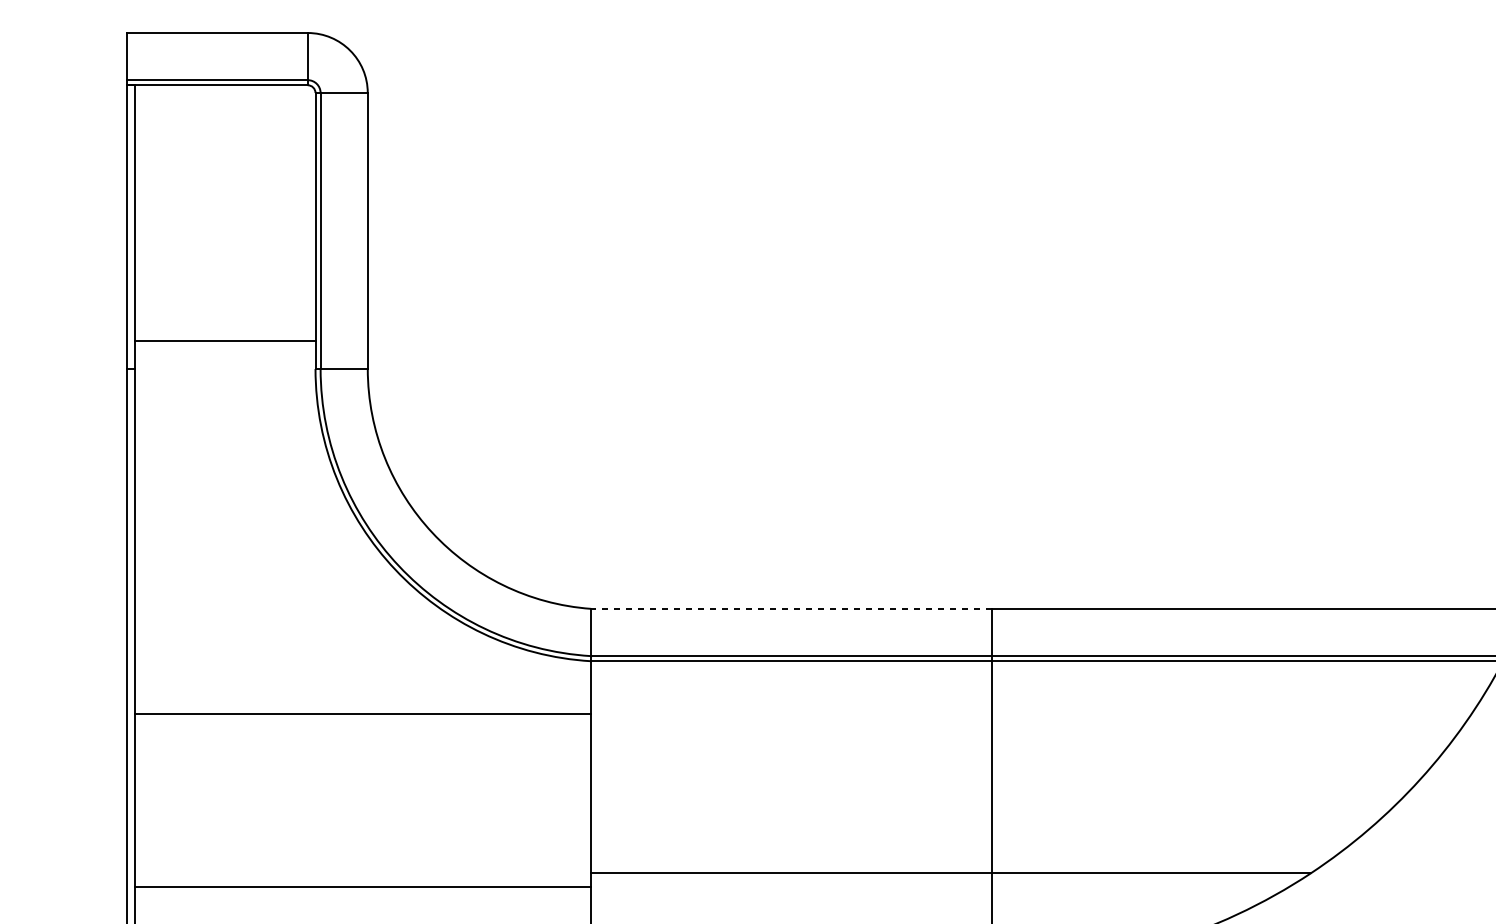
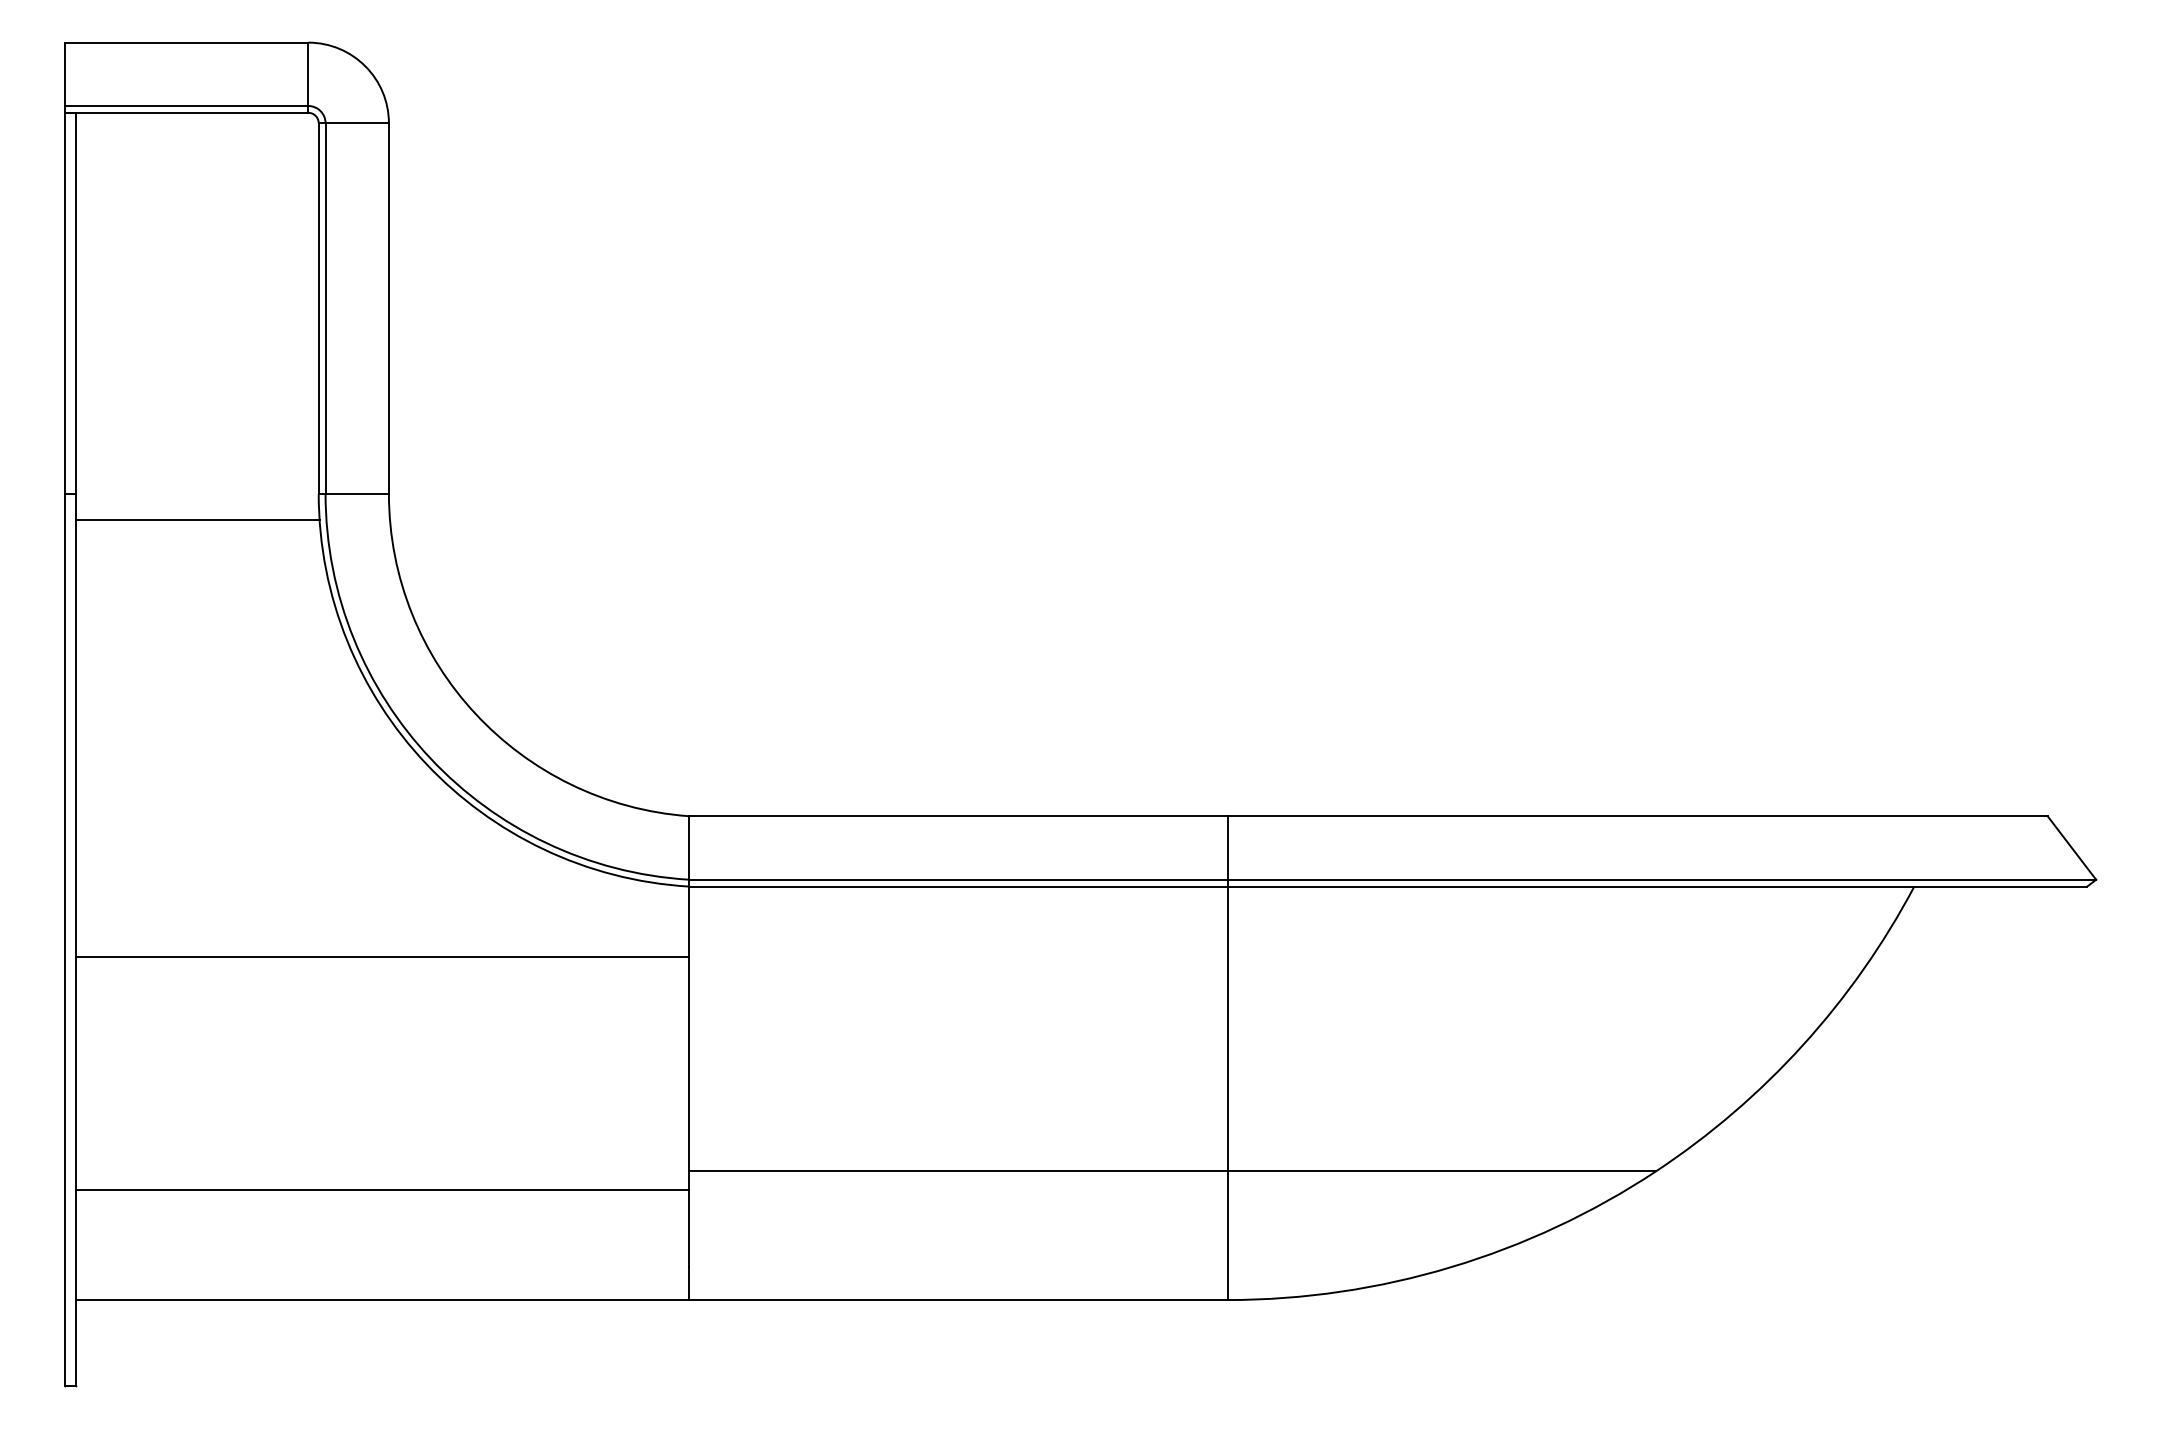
line: (225, 341) -> (197, 520), moved
line: (791, 609) -> (957, 816), dashed -> solid

